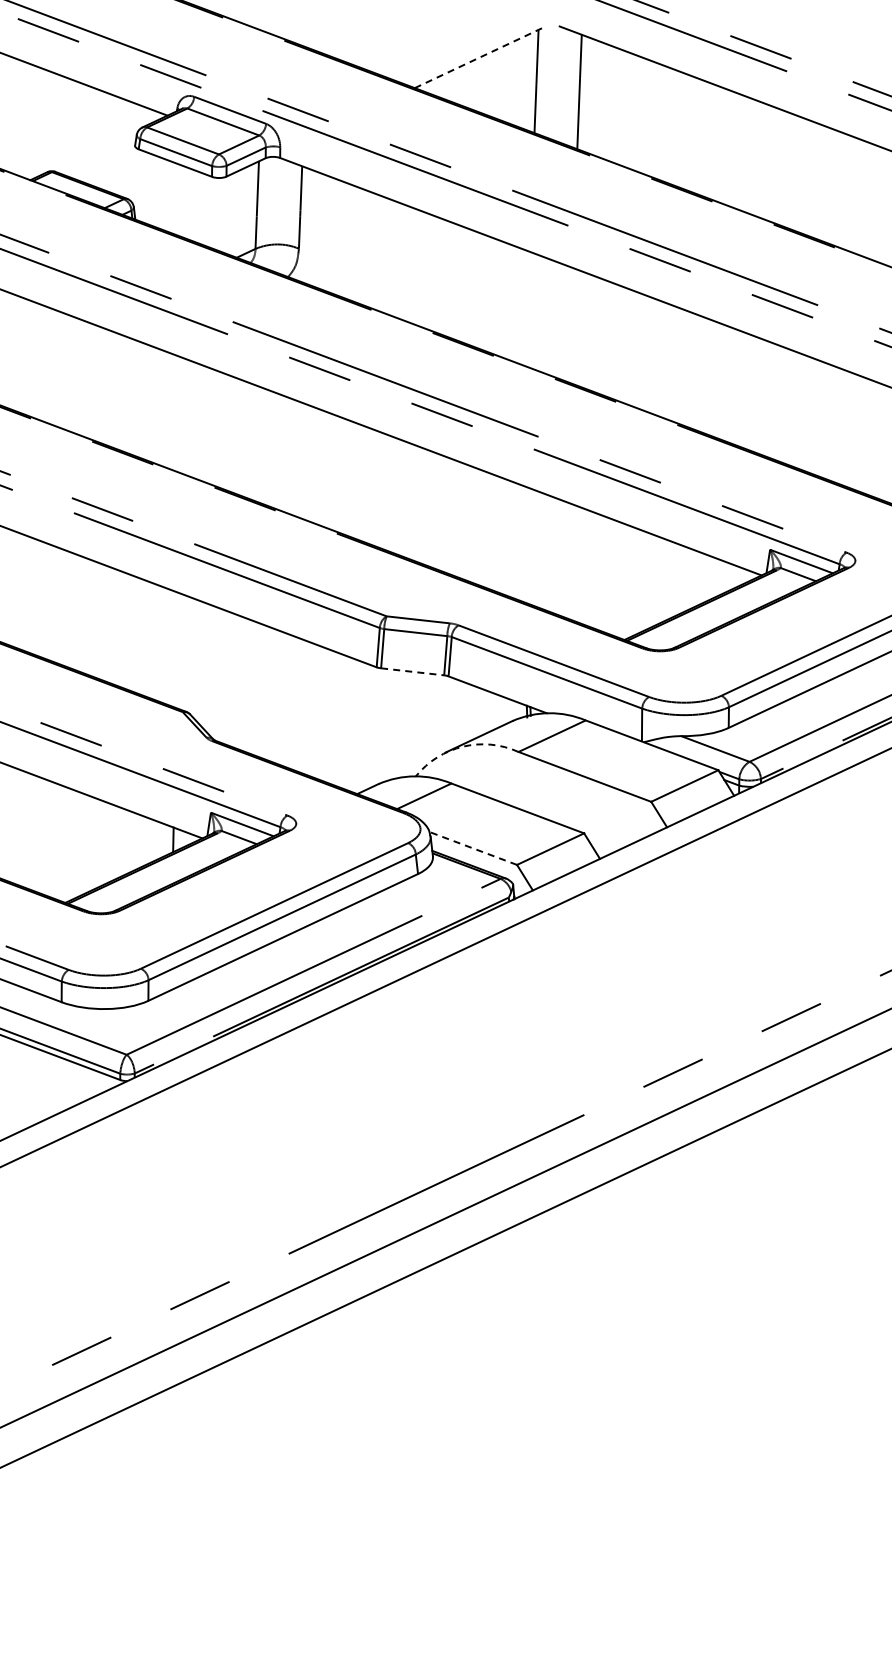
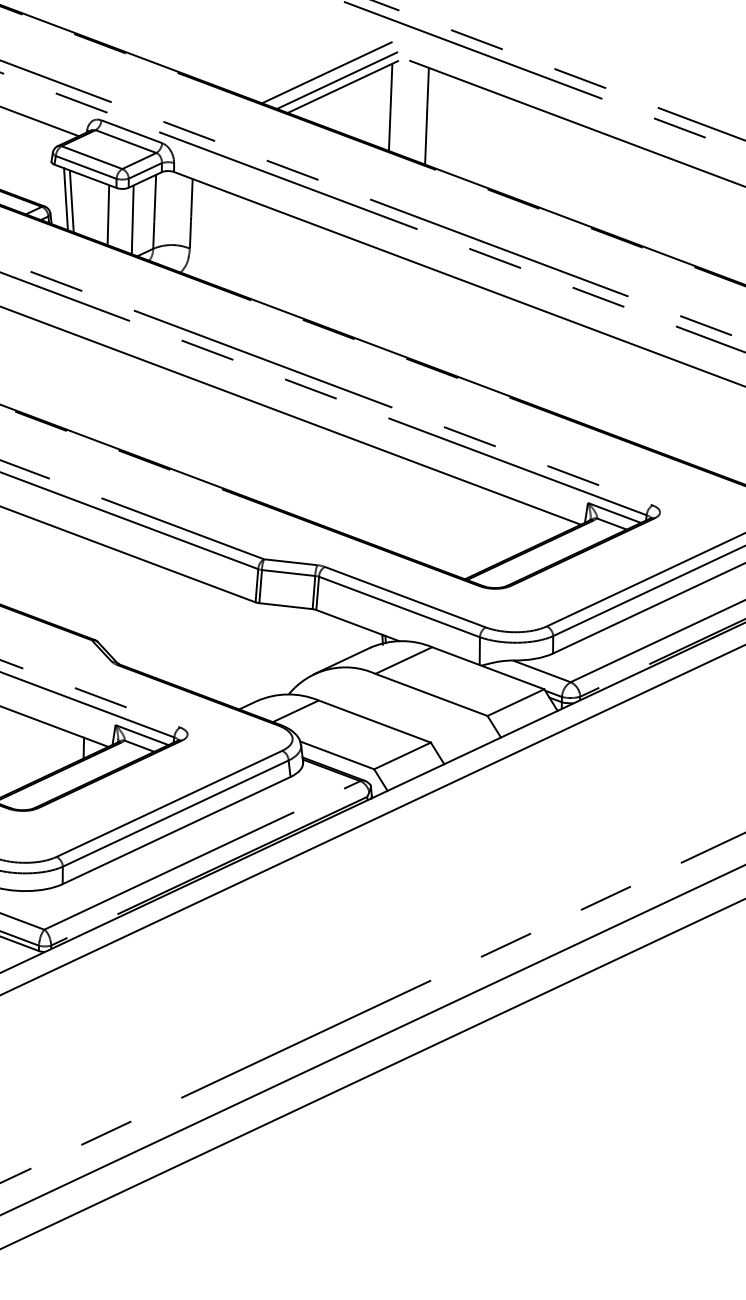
line: (461, 40) -> (327, 72), added
line: (473, 49) -> (337, 80), added
line: (480, 57) -> (343, 87), dashed -> solid
line: (151, 189) -> (65, 198), added
line: (158, 192) -> (71, 201), added
line: (202, 208) -> (108, 214), added
line: (231, 214) -> (132, 219), added
line: (412, 671) -> (285, 605), dashed -> solid
arc: (463, 746) -> (328, 669), dashed -> solid
line: (473, 848) -> (337, 755), dashed -> solid

